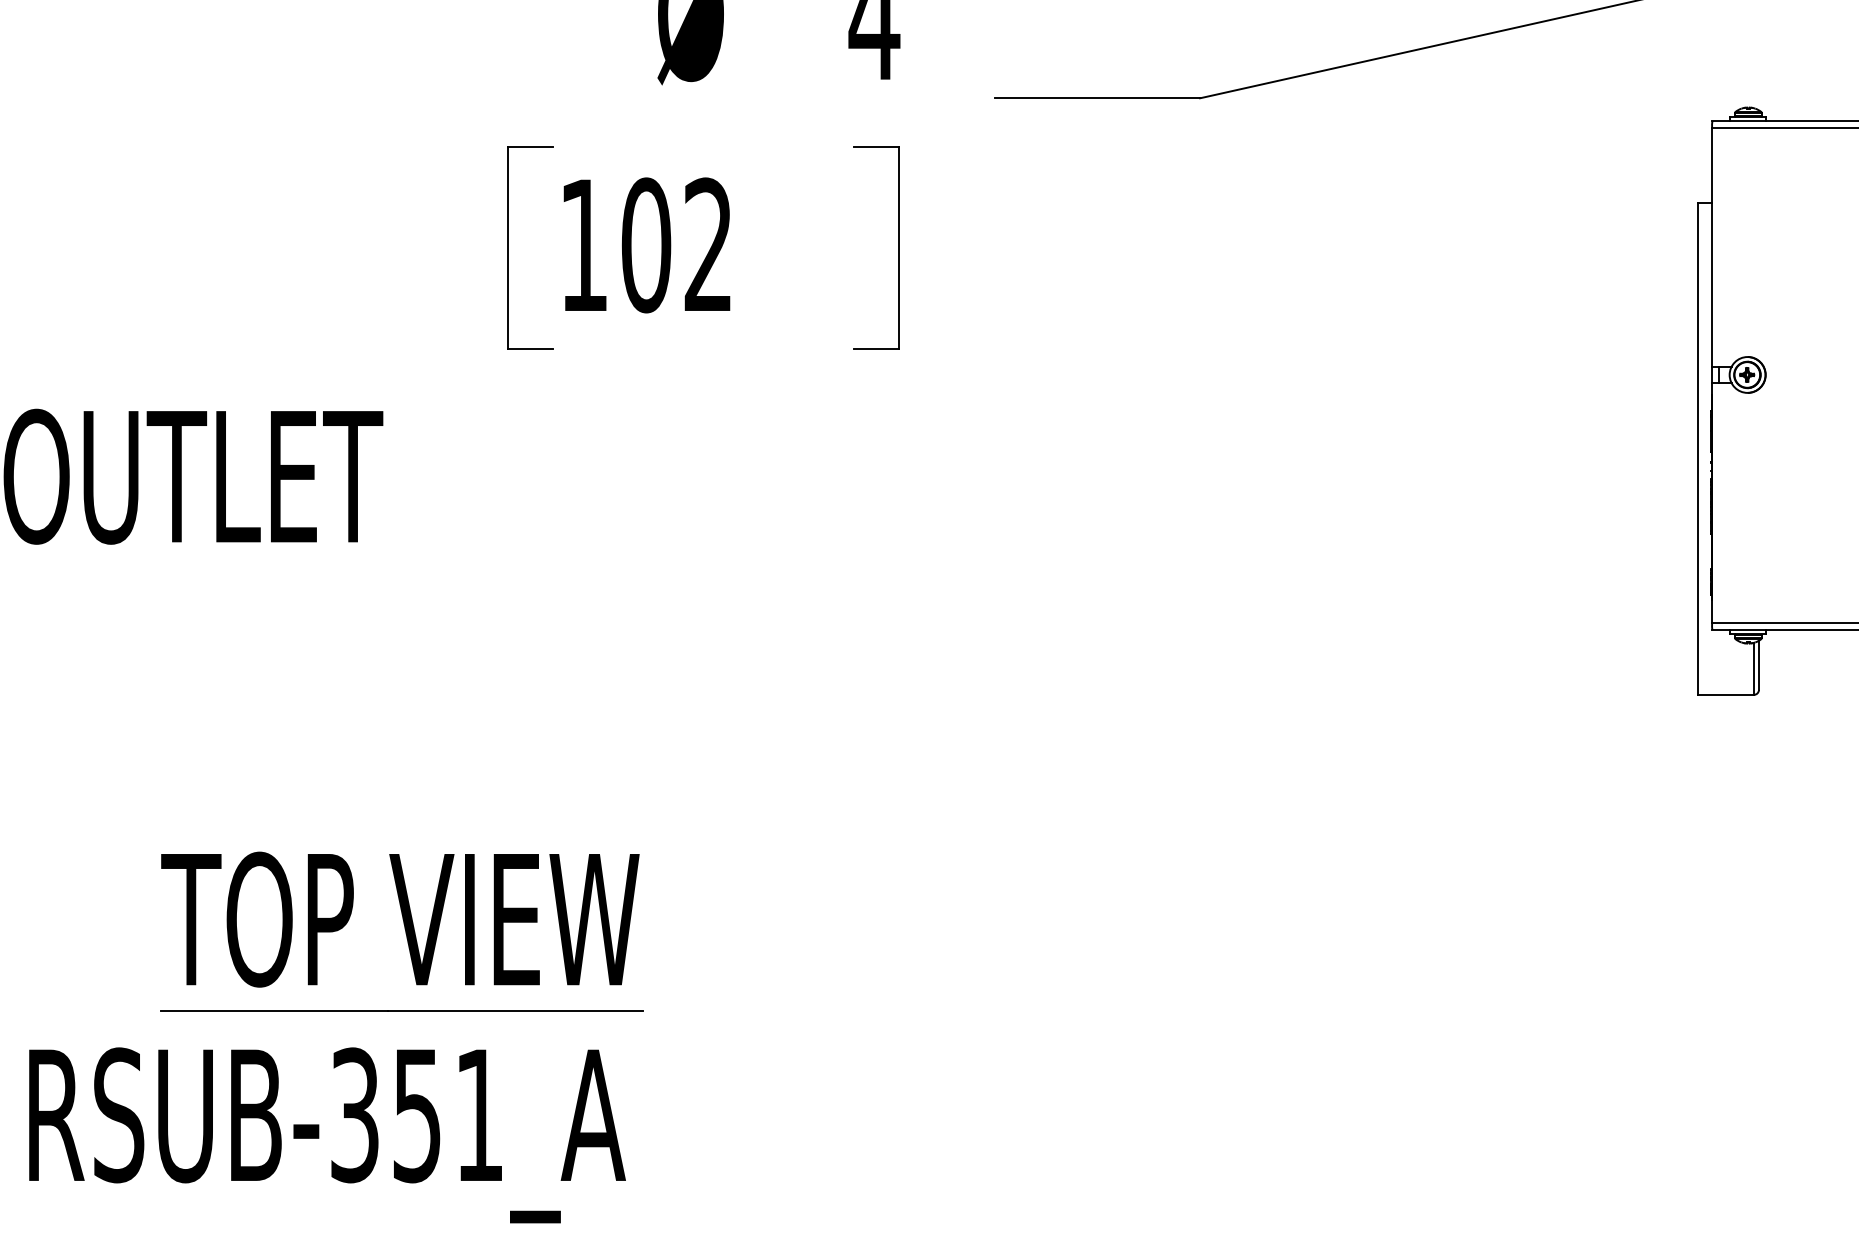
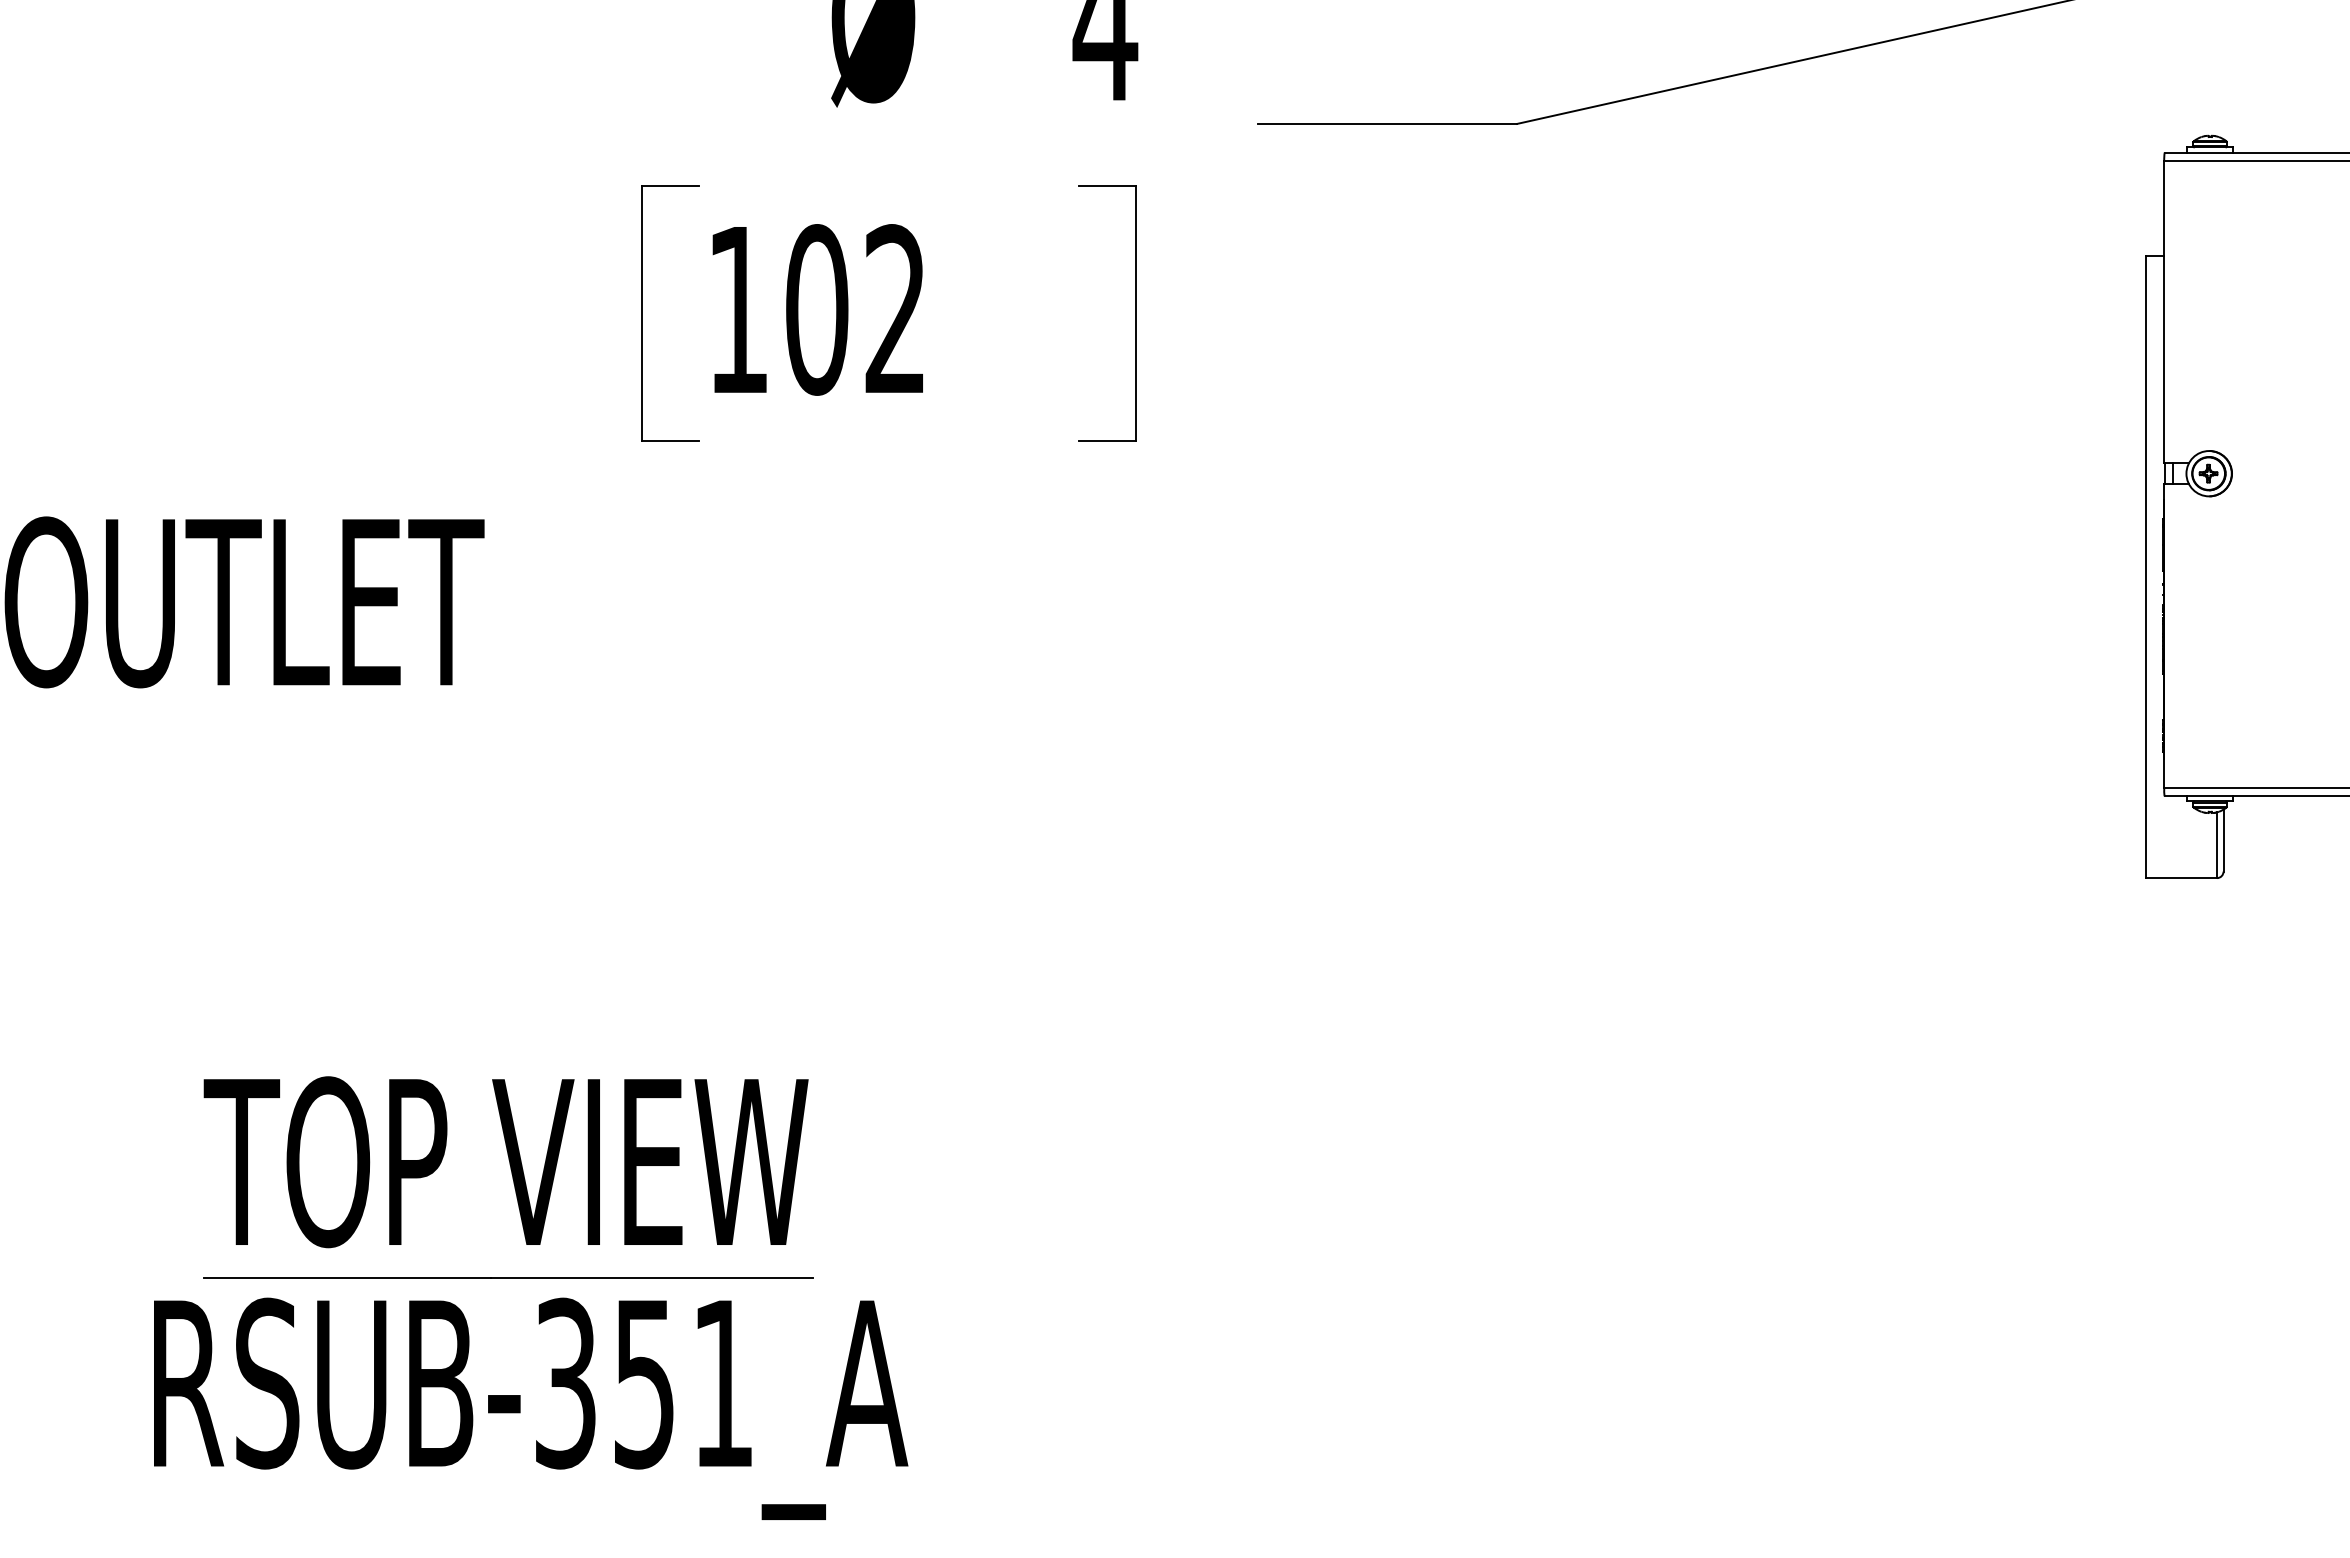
text: (327, 1135) -> (531, 1408), moved

